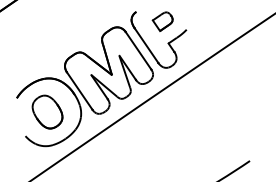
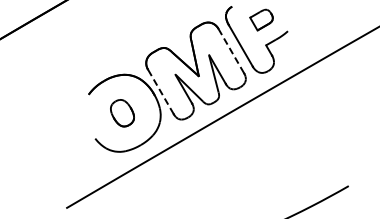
line: (138, 51) -> (231, 51), solid -> dashed
line: (79, 90) -> (160, 91), solid -> dashed
part: (47, 112) -> (122, 113), size x0.7

